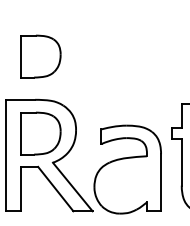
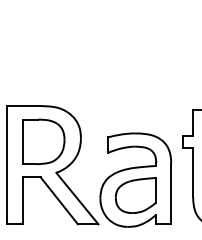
part: (40, 56) -> (43, 59), removed
part: (127, 183) -> (135, 194), added

